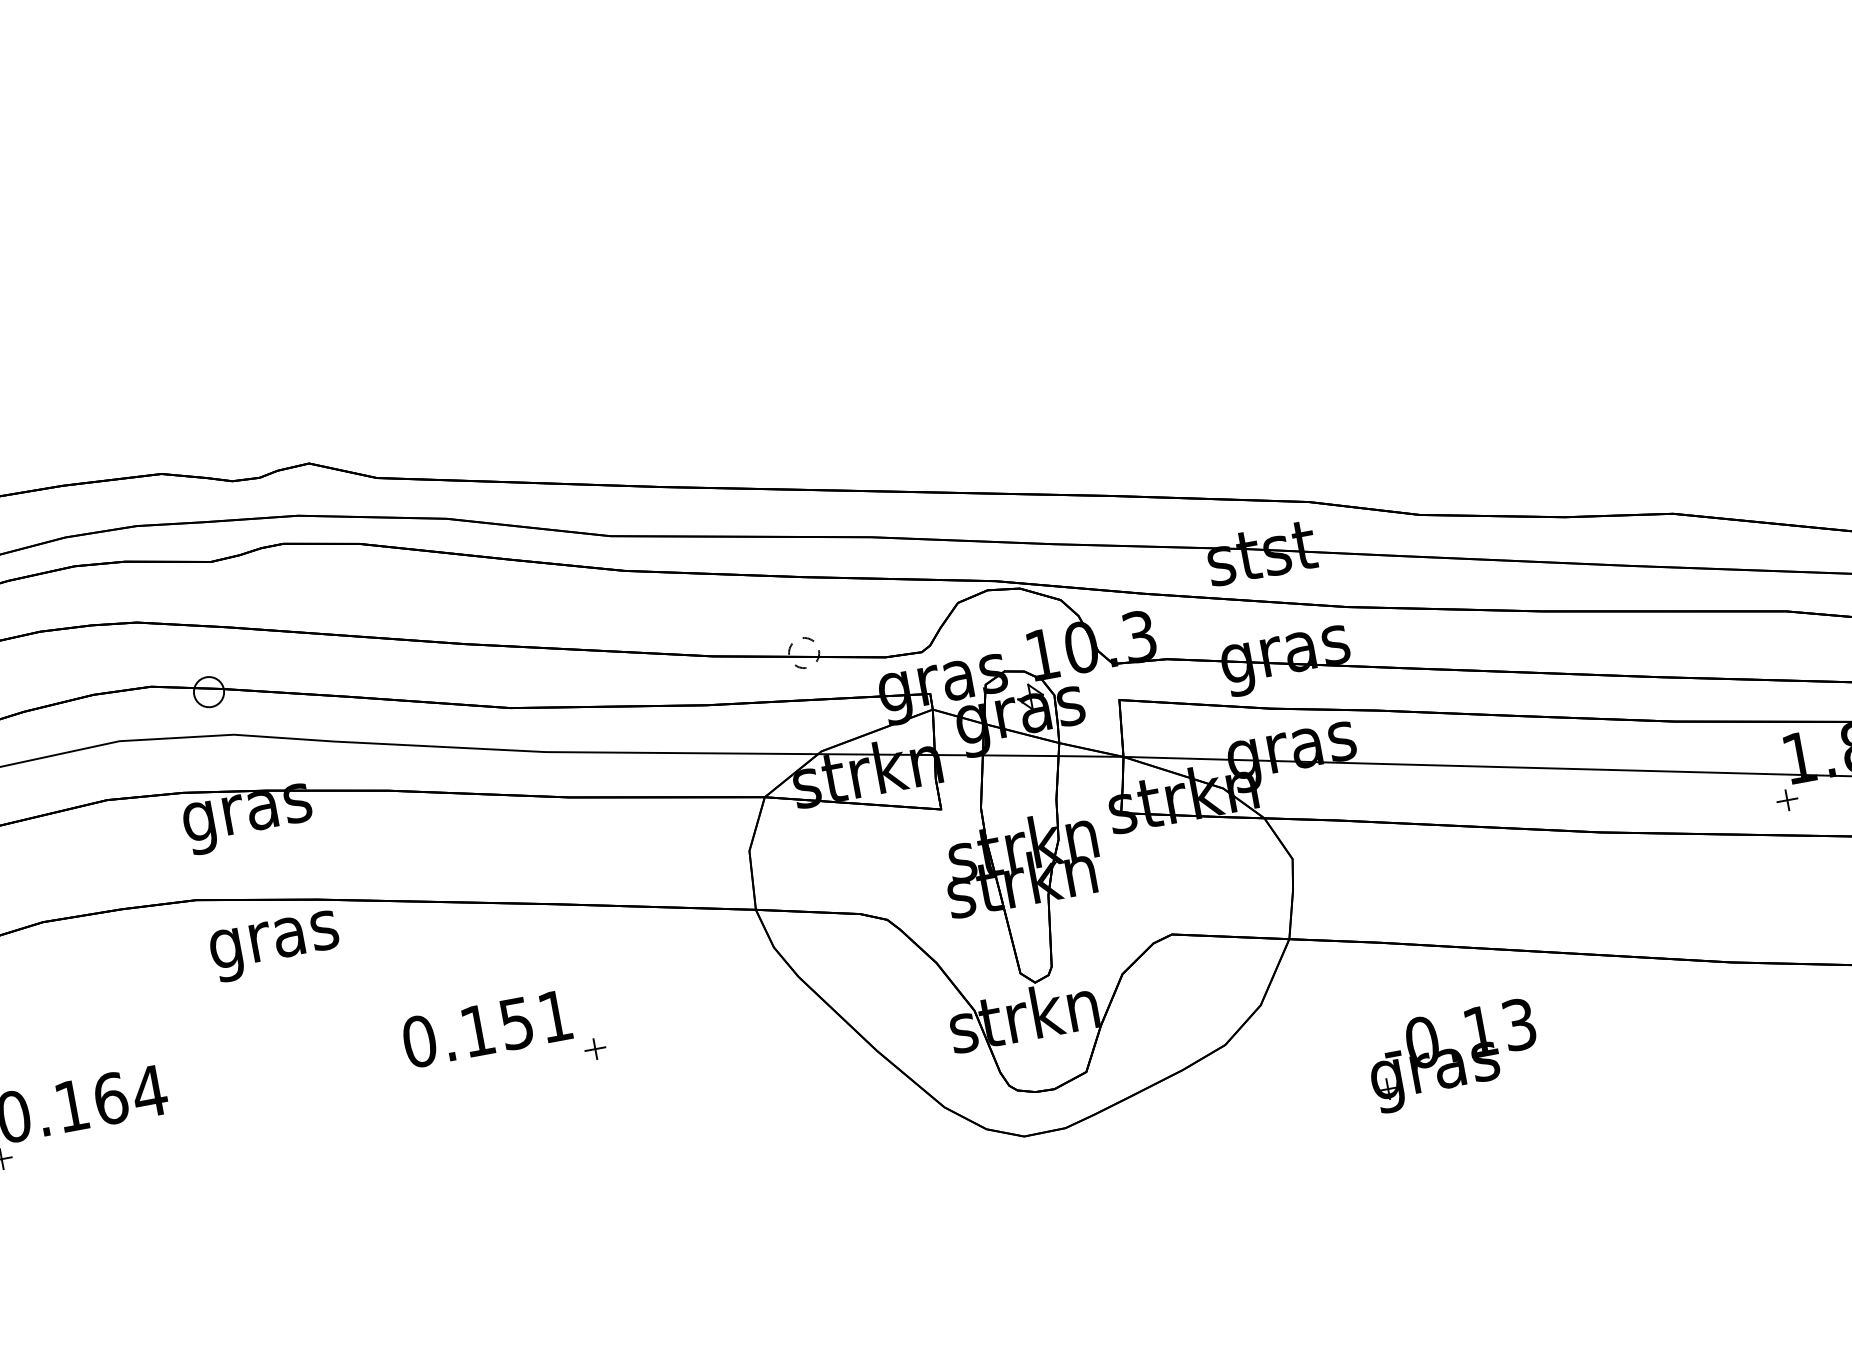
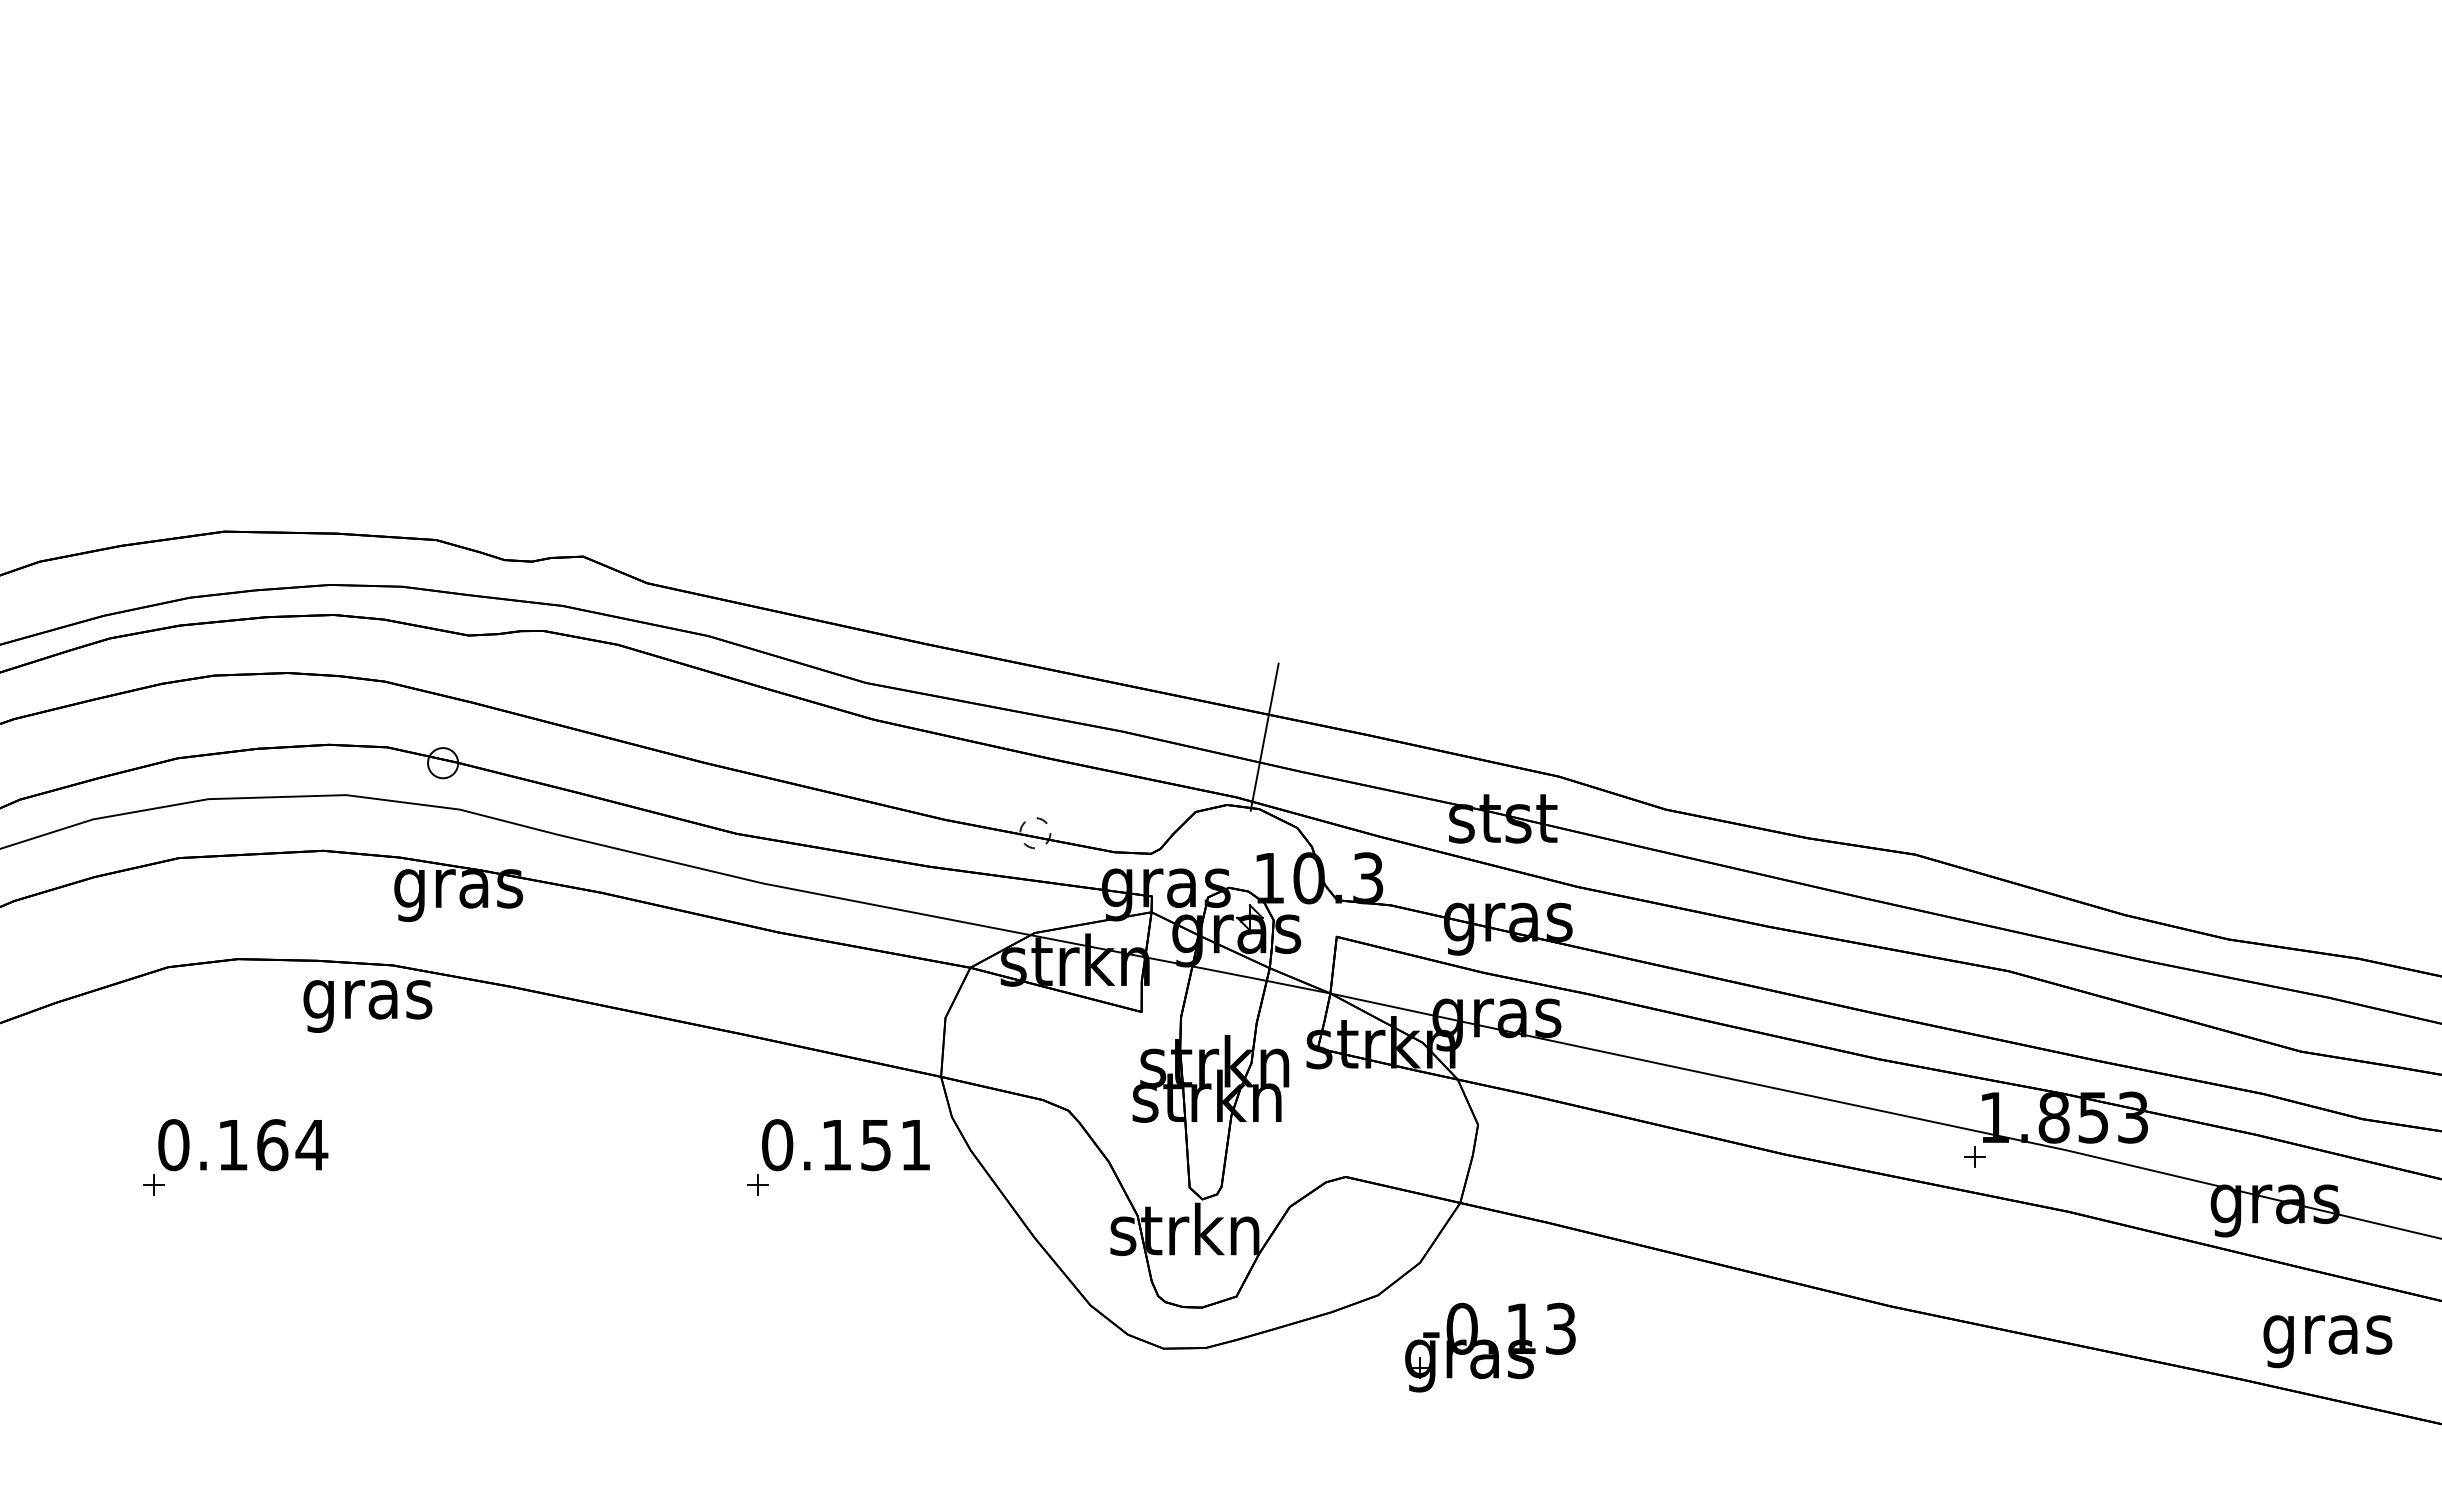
line: (1011, 516) -> (1264, 736), added
text: (274, 946) -> (367, 1006), moved
text: (486, 1029) -> (845, 1145), moved
part: (1453, 1055) -> (1490, 1347), moved

